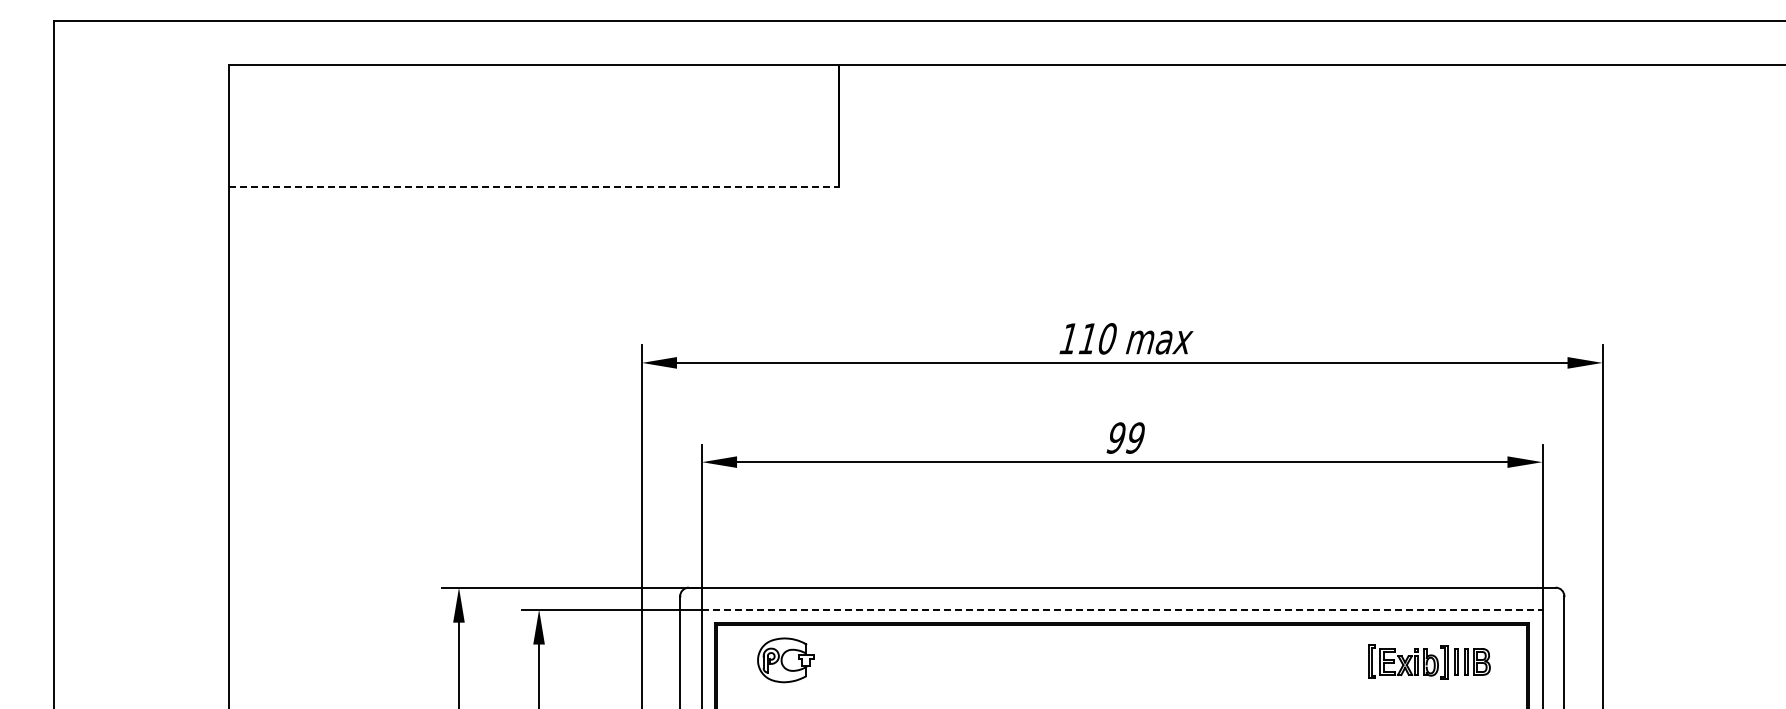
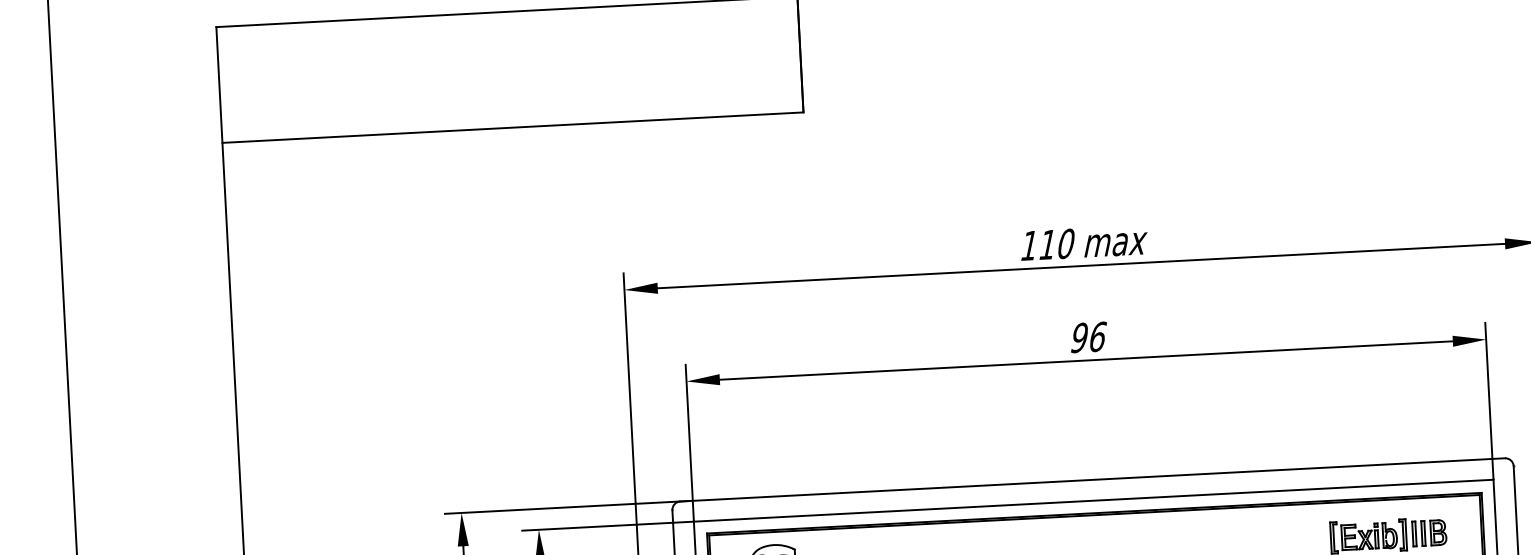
line: (534, 186) -> (513, 127), dashed -> solid
text: (1135, 437) -> (1097, 336), 99 -> 96
line: (1122, 609) -> (1093, 500), dashed -> solid

